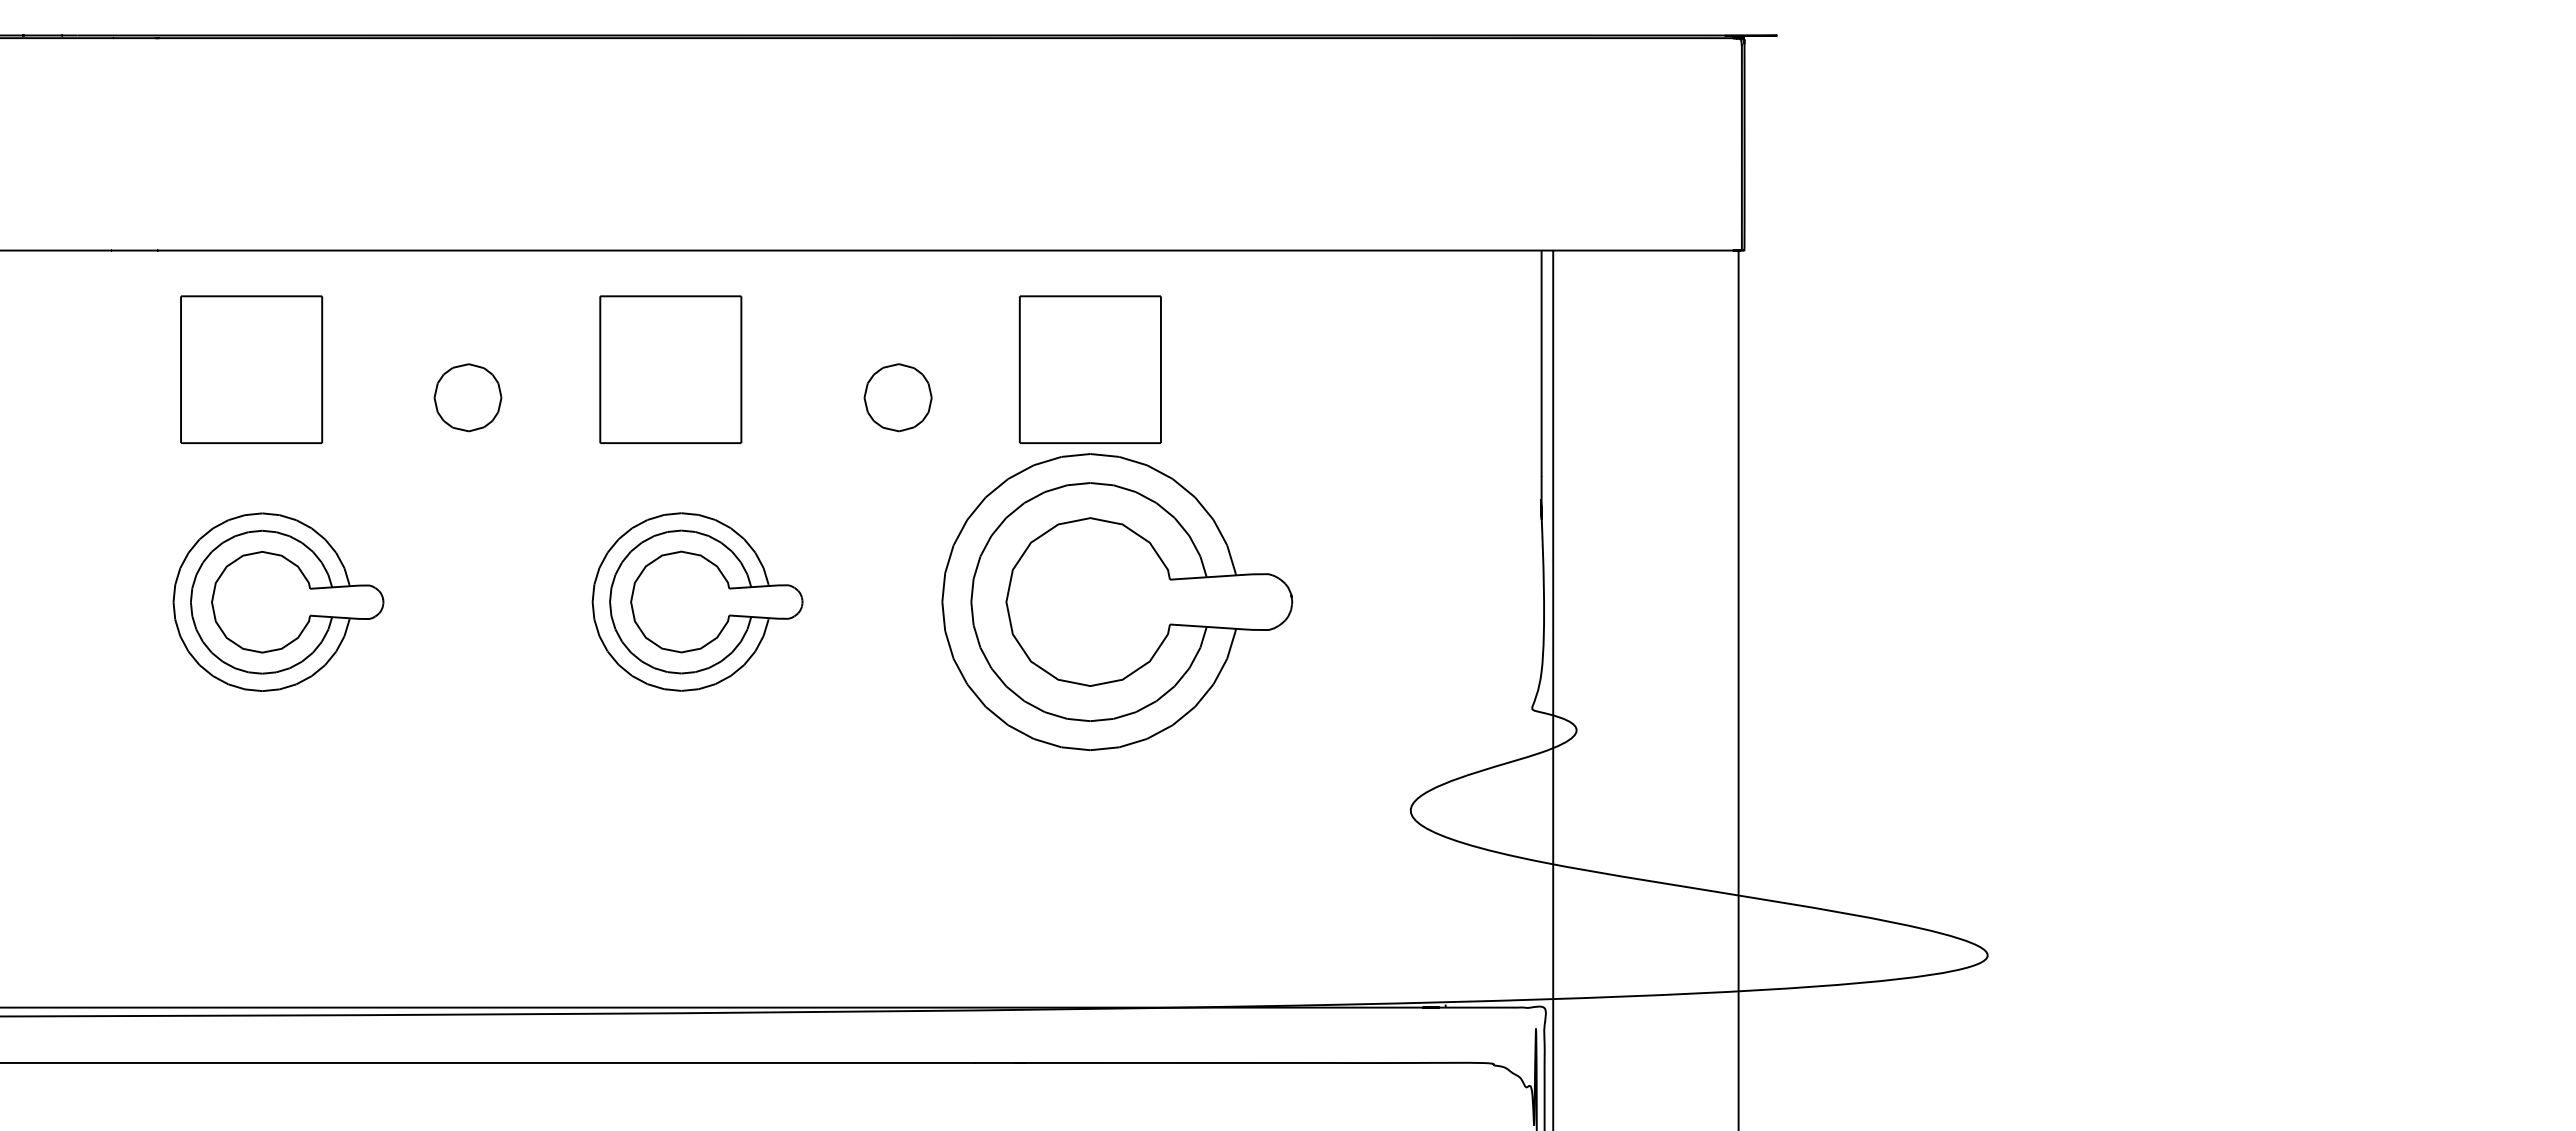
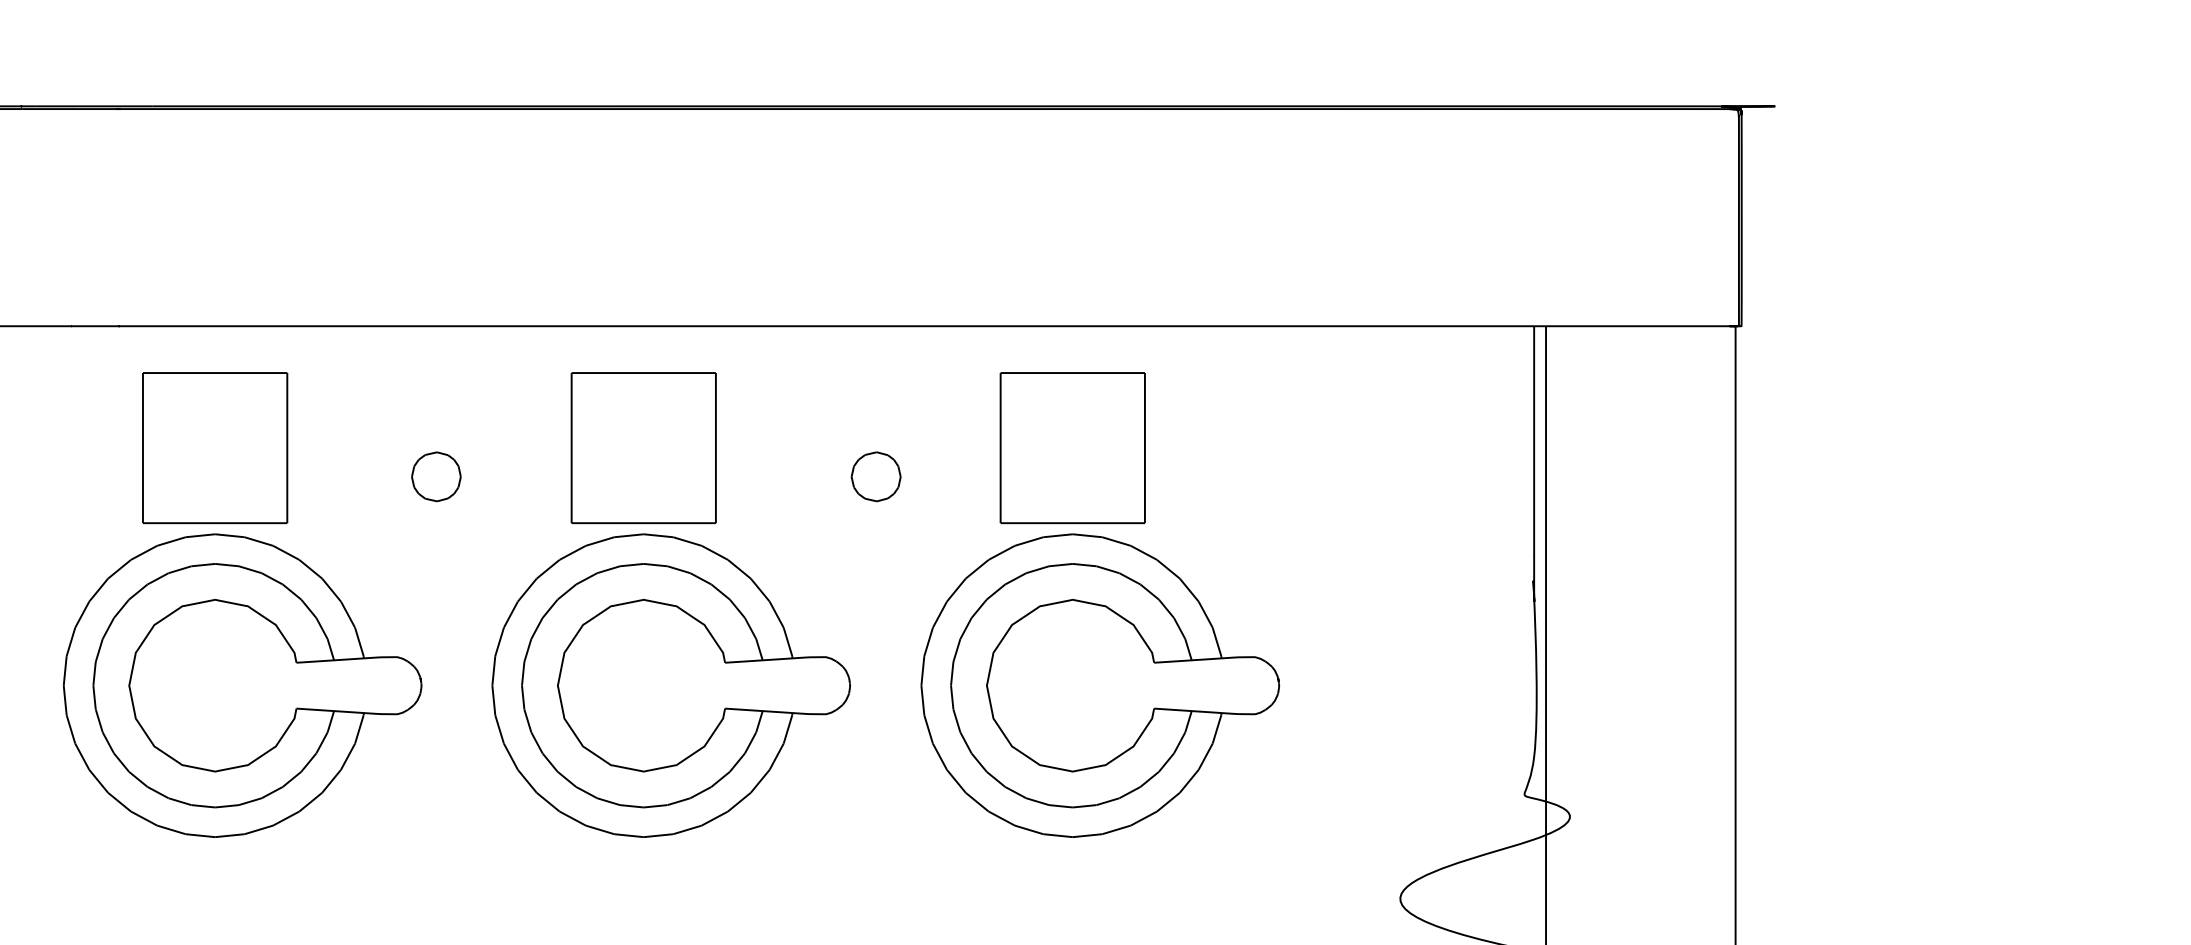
part: (467, 397) -> (435, 476), size x0.71
part: (897, 397) -> (875, 476), size x0.71
part: (697, 601) -> (671, 685), size x1.67
part: (278, 602) -> (242, 686), size x1.67

